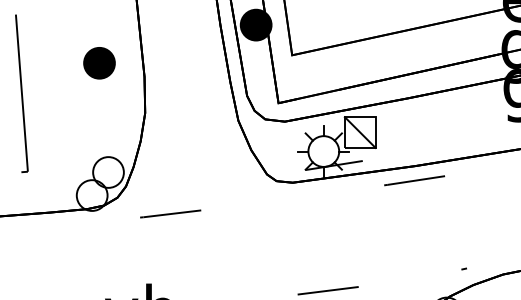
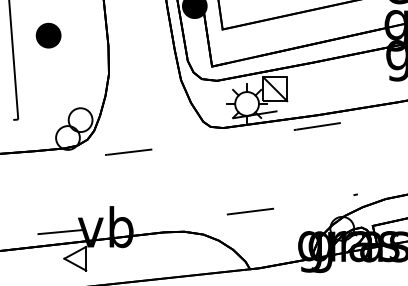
part: (99, 63) -> (48, 35), moved

